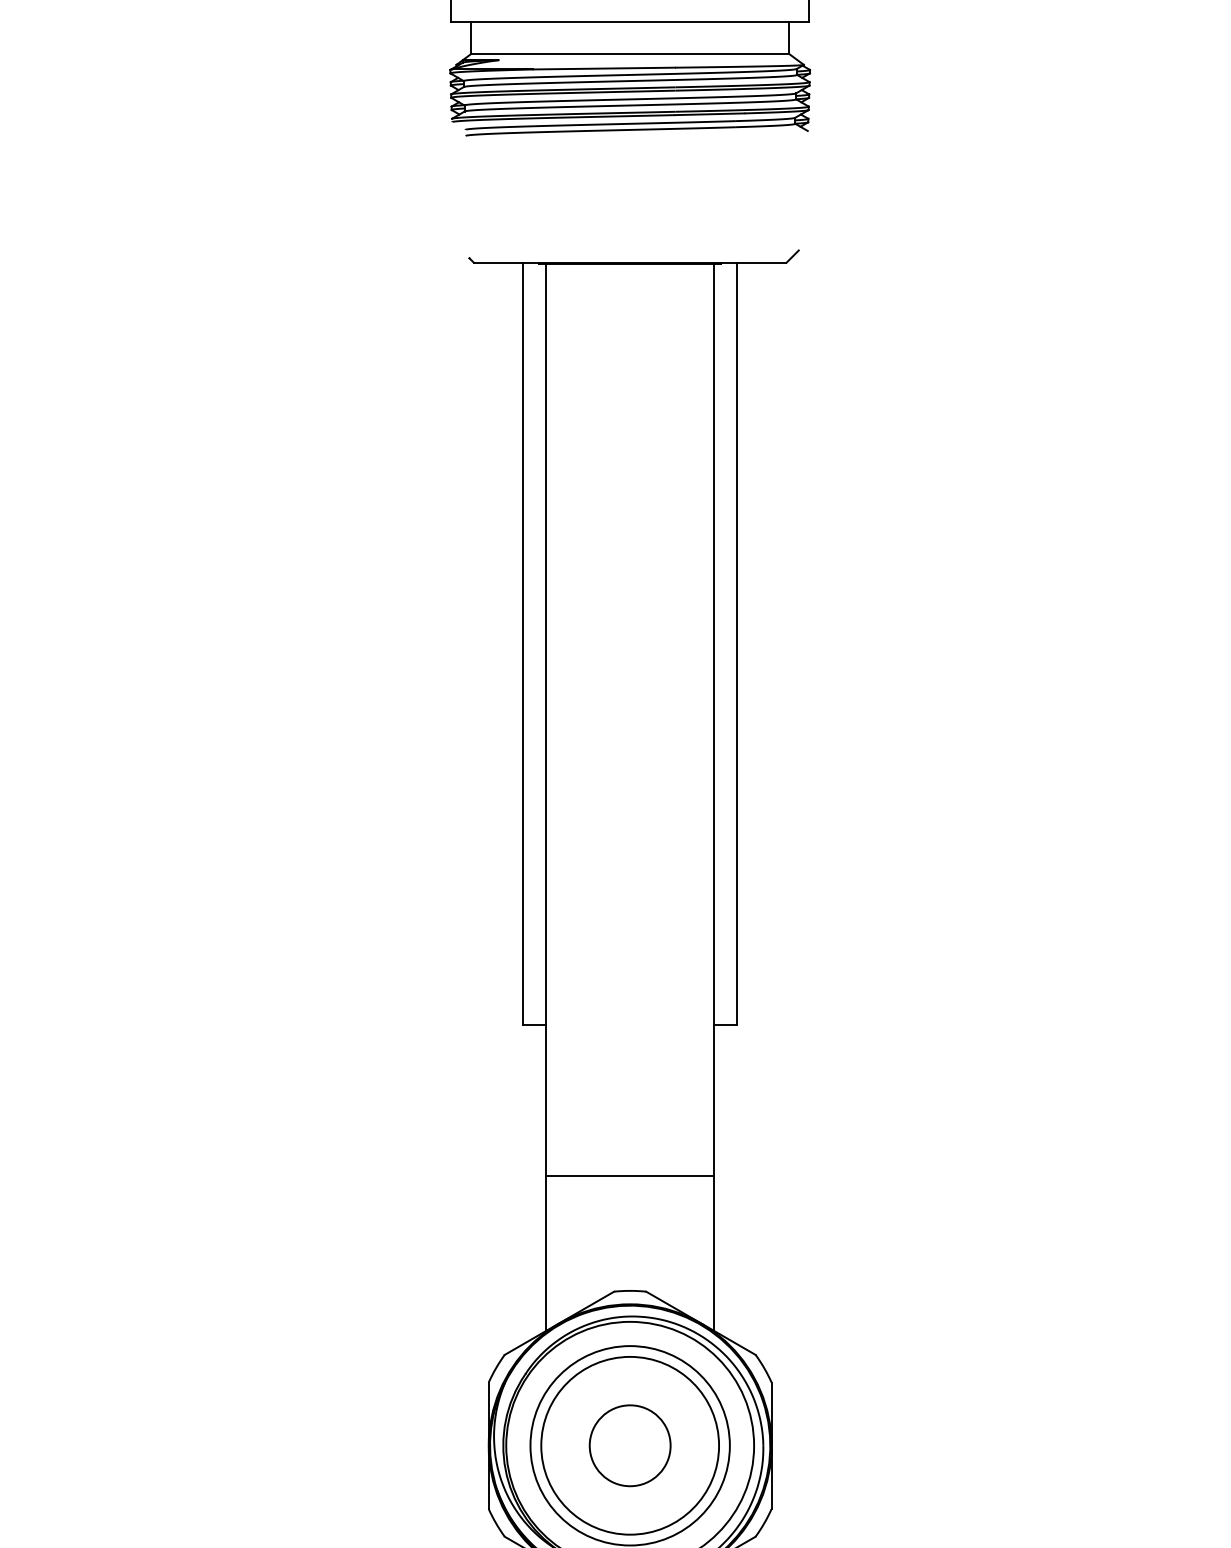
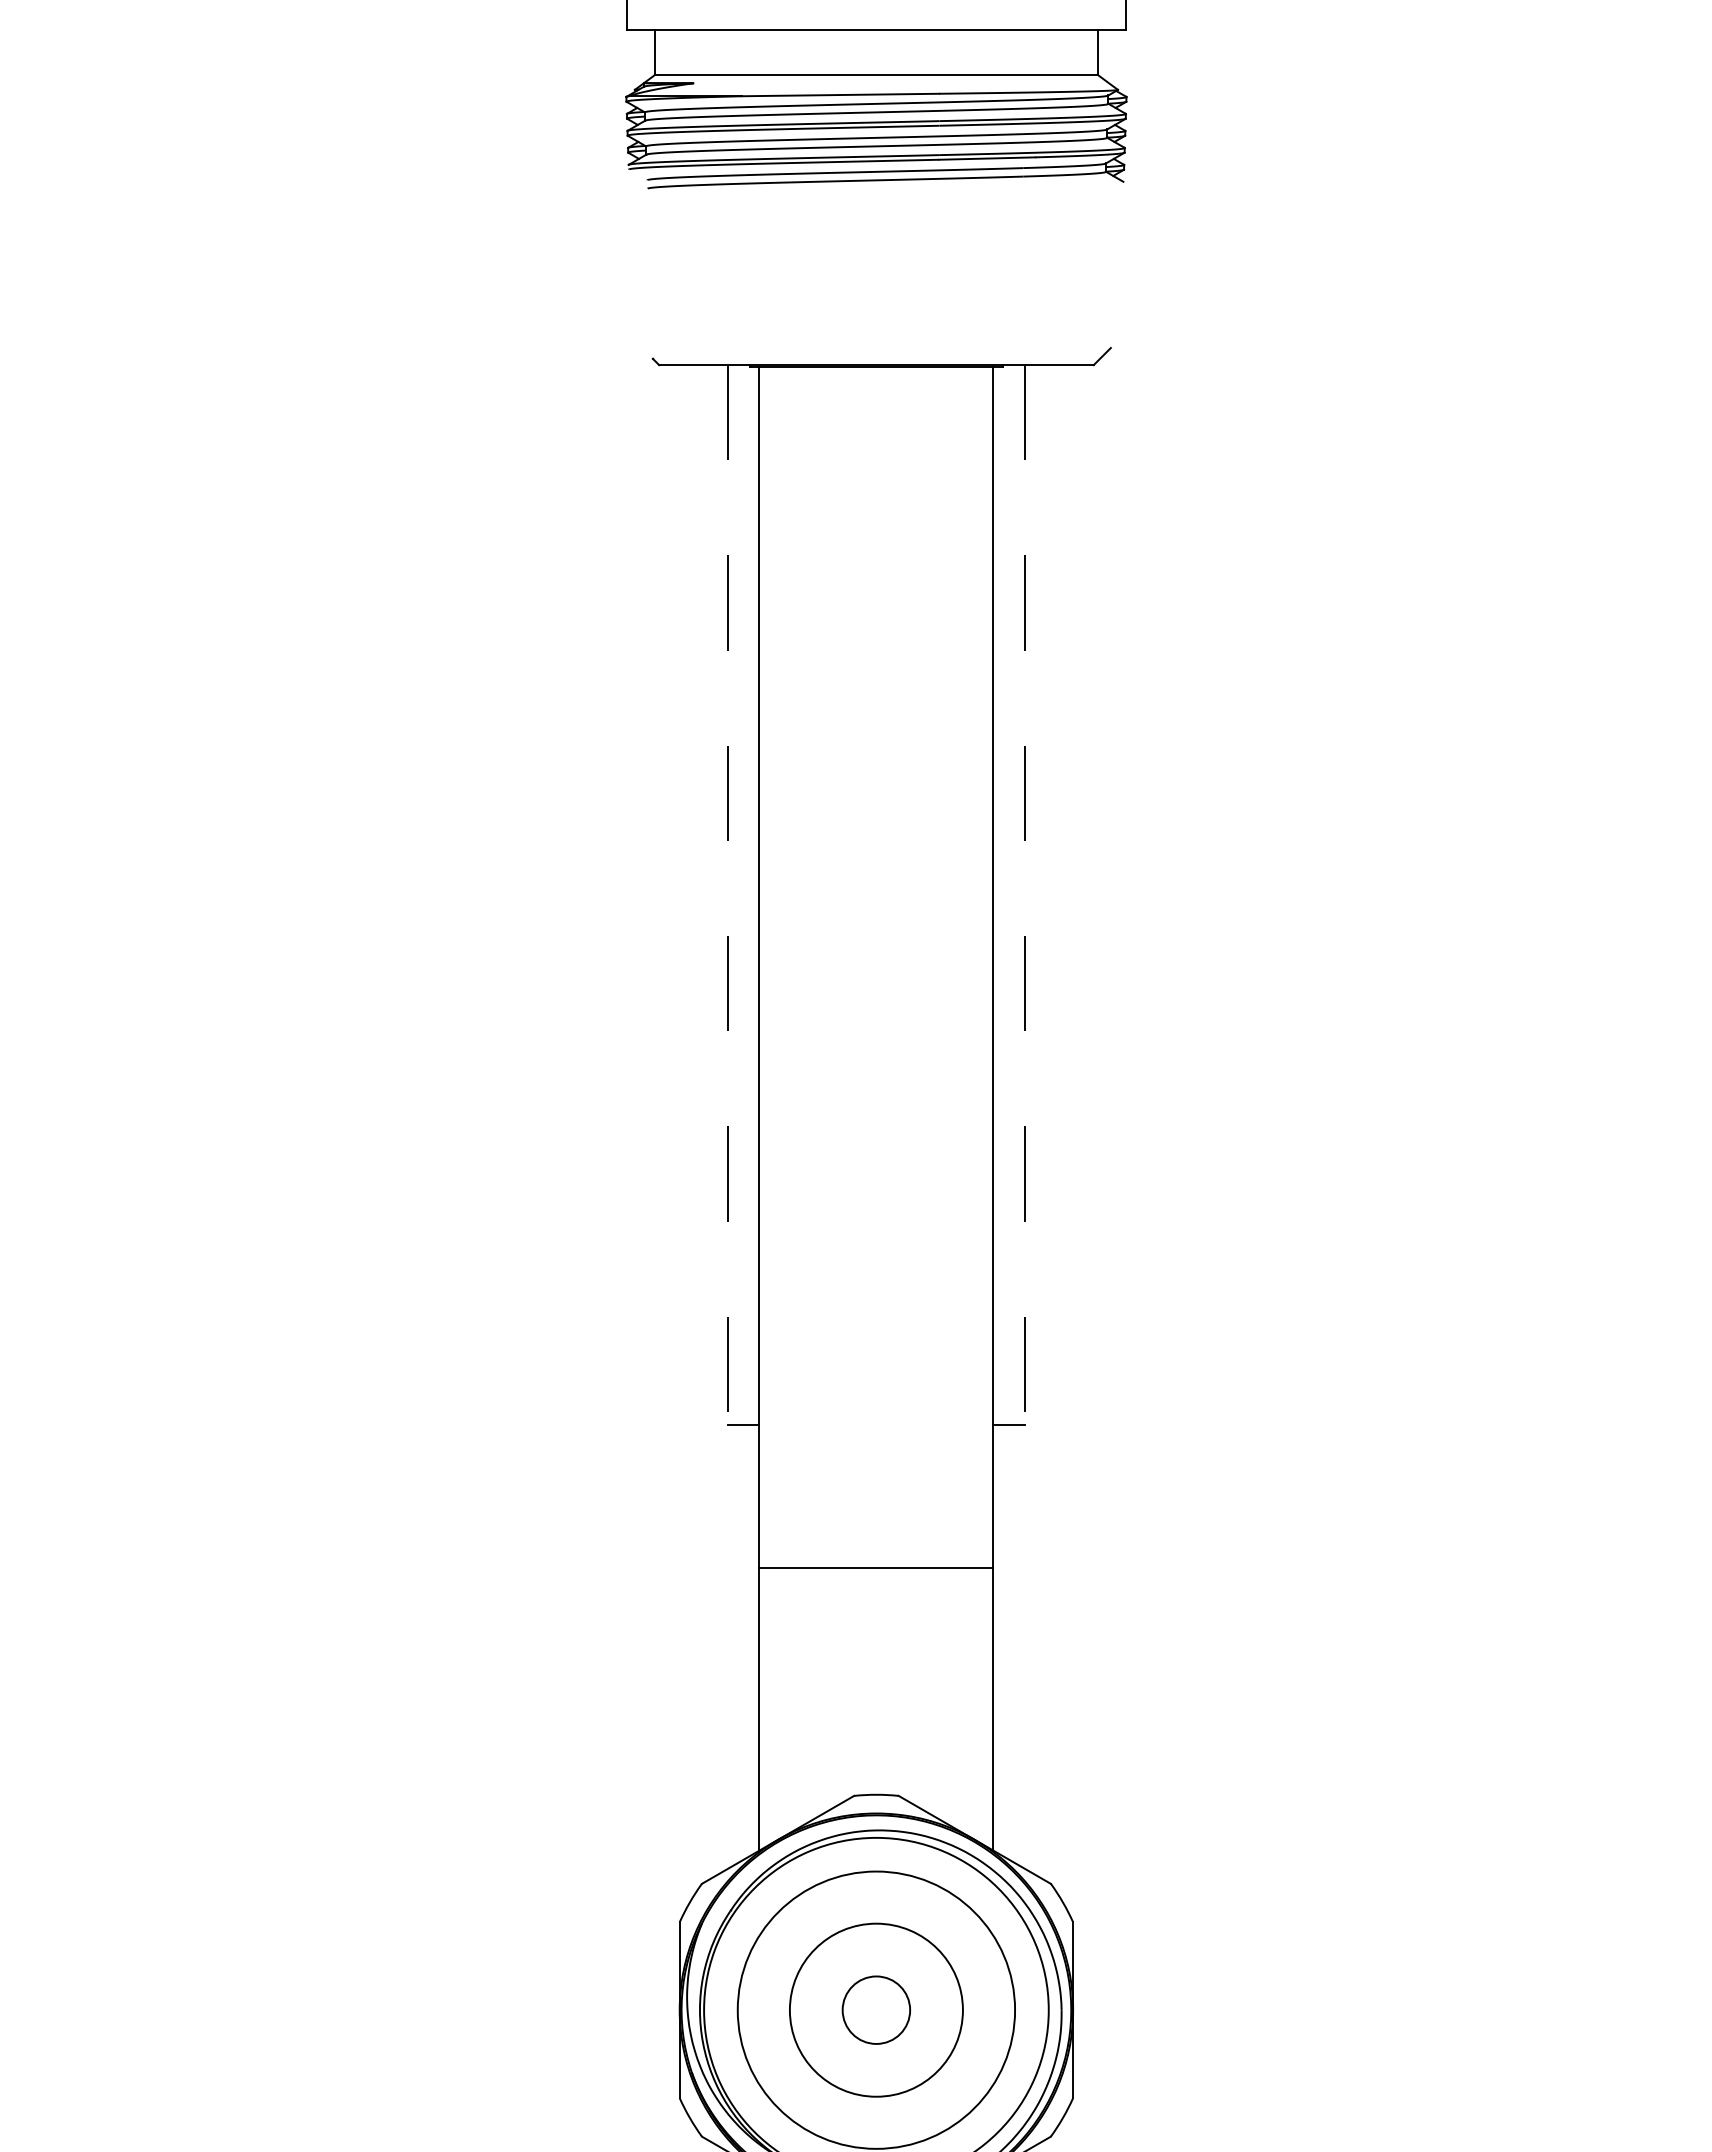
line: (523, 644) -> (727, 895), solid -> dashed
line: (736, 644) -> (1024, 895), solid -> dashed
line: (630, 1176) -> (876, 1567), moved
circle: (630, 1445) -> (876, 2009), size x0.6
circle: (630, 1445) -> (876, 2009), size x0.7

